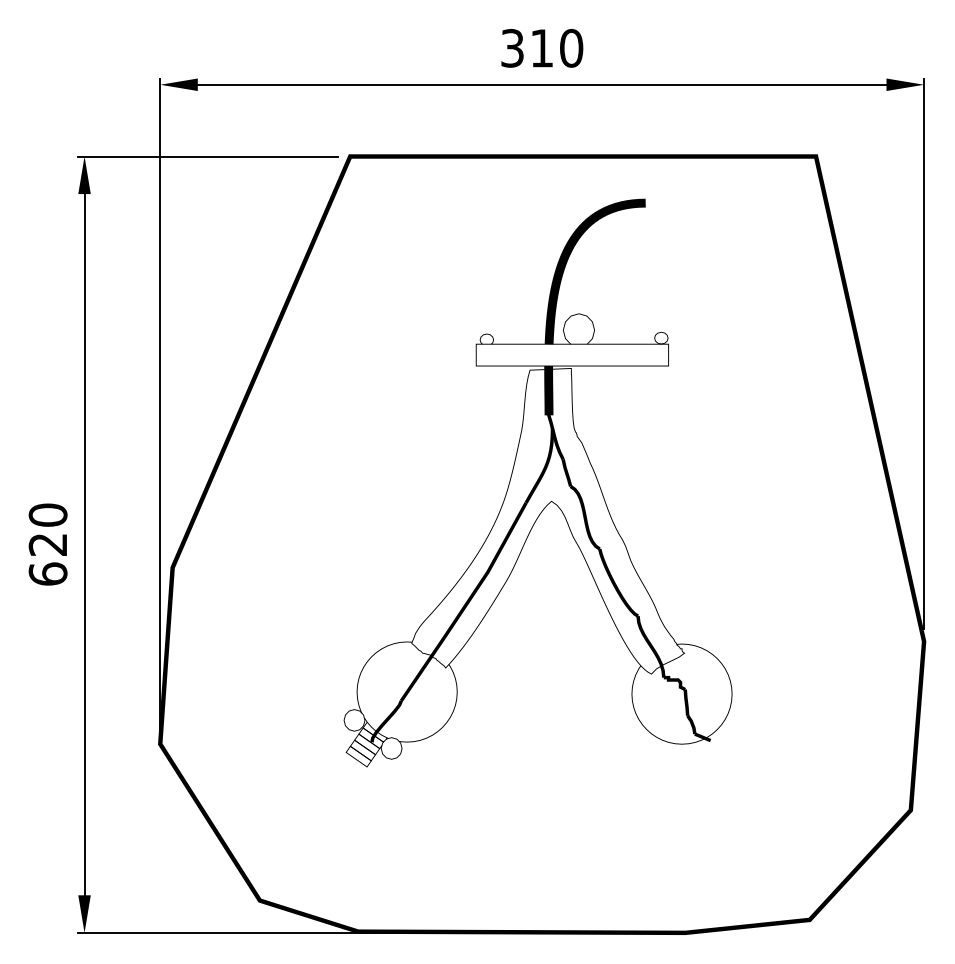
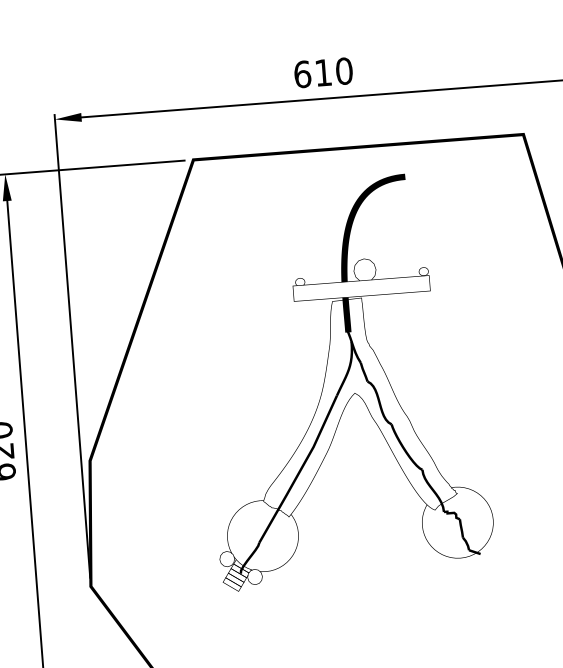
text: (512, 48) -> (302, 74), 310 -> 610

